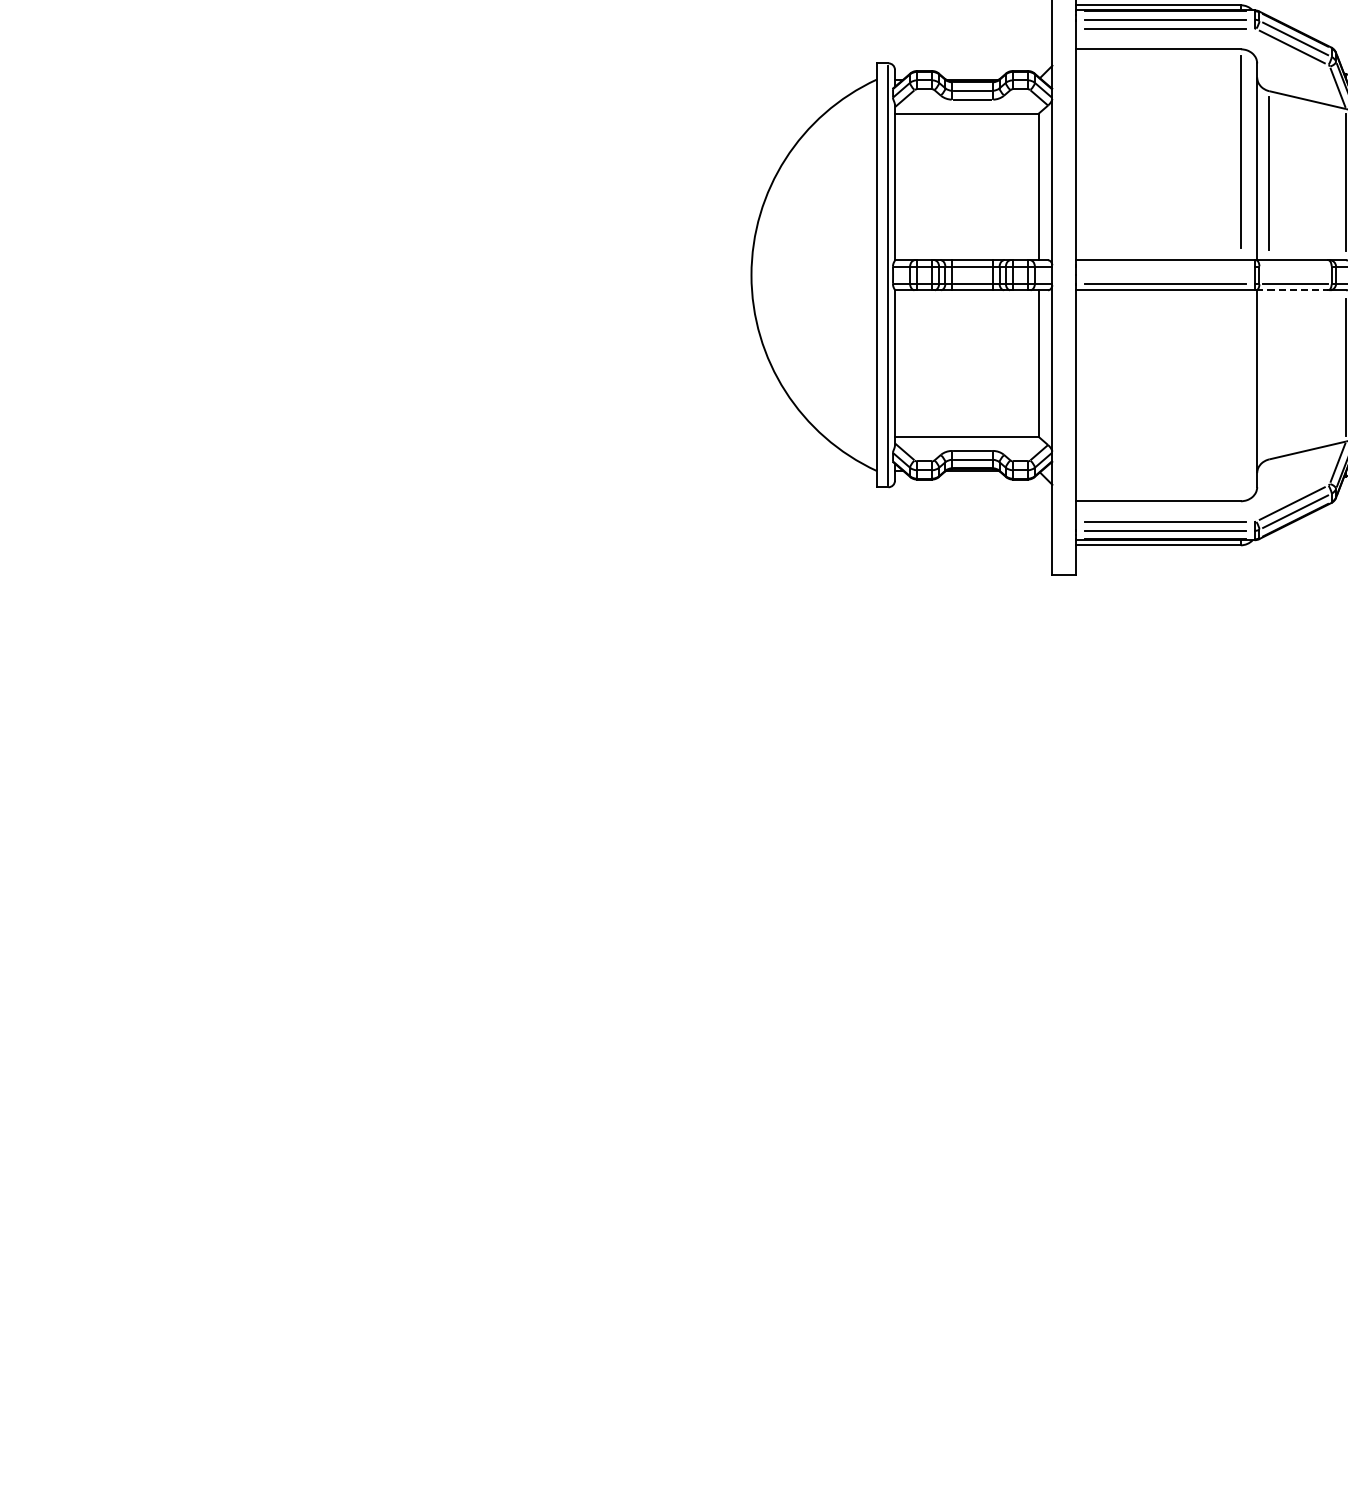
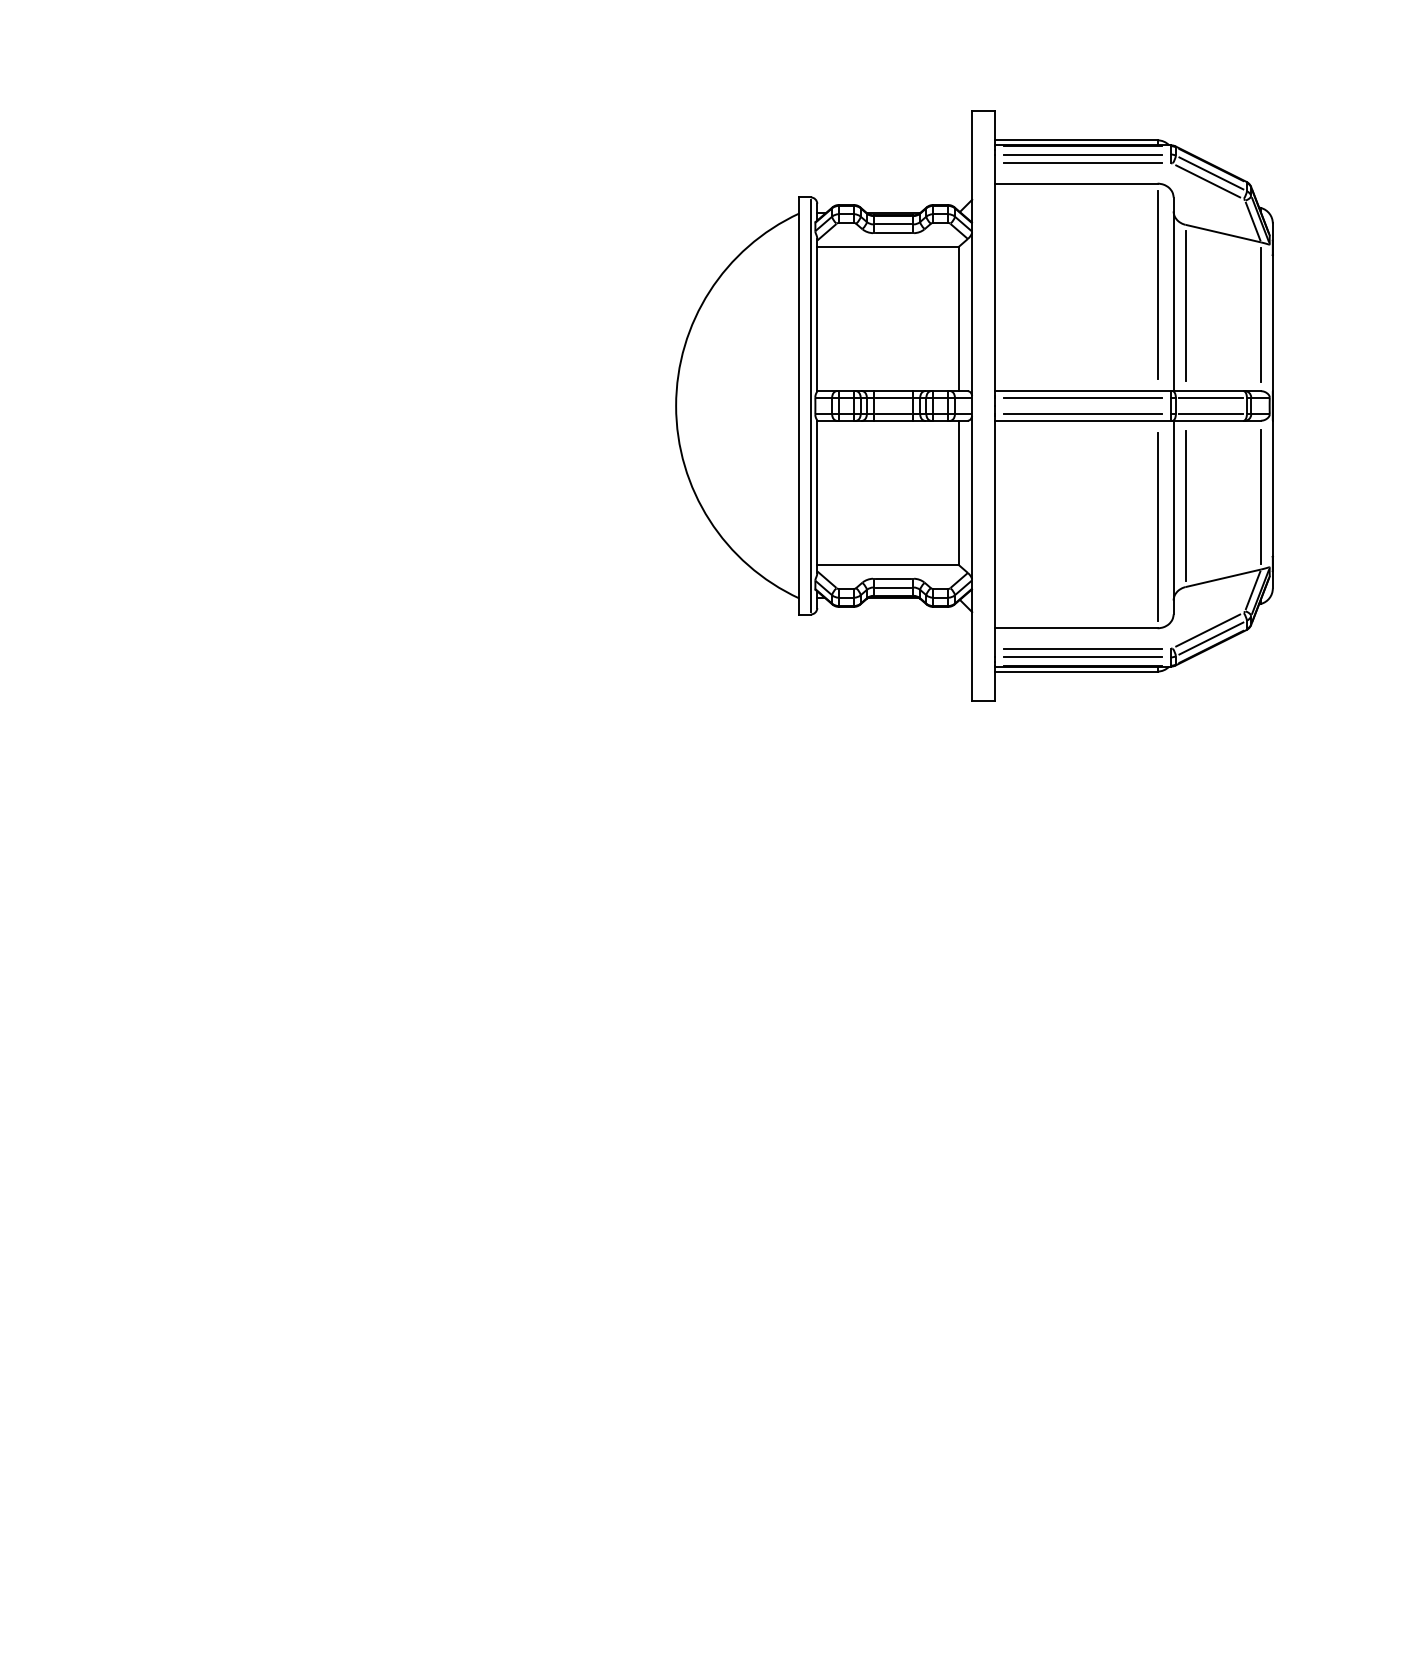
line: (1164, 266) -> (1082, 397), added
line: (1295, 266) -> (1211, 397), added
line: (1292, 290) -> (1208, 420), dashed -> solid
line: (1269, 376) -> (1185, 505), added
line: (1240, 398) -> (1157, 527), added

